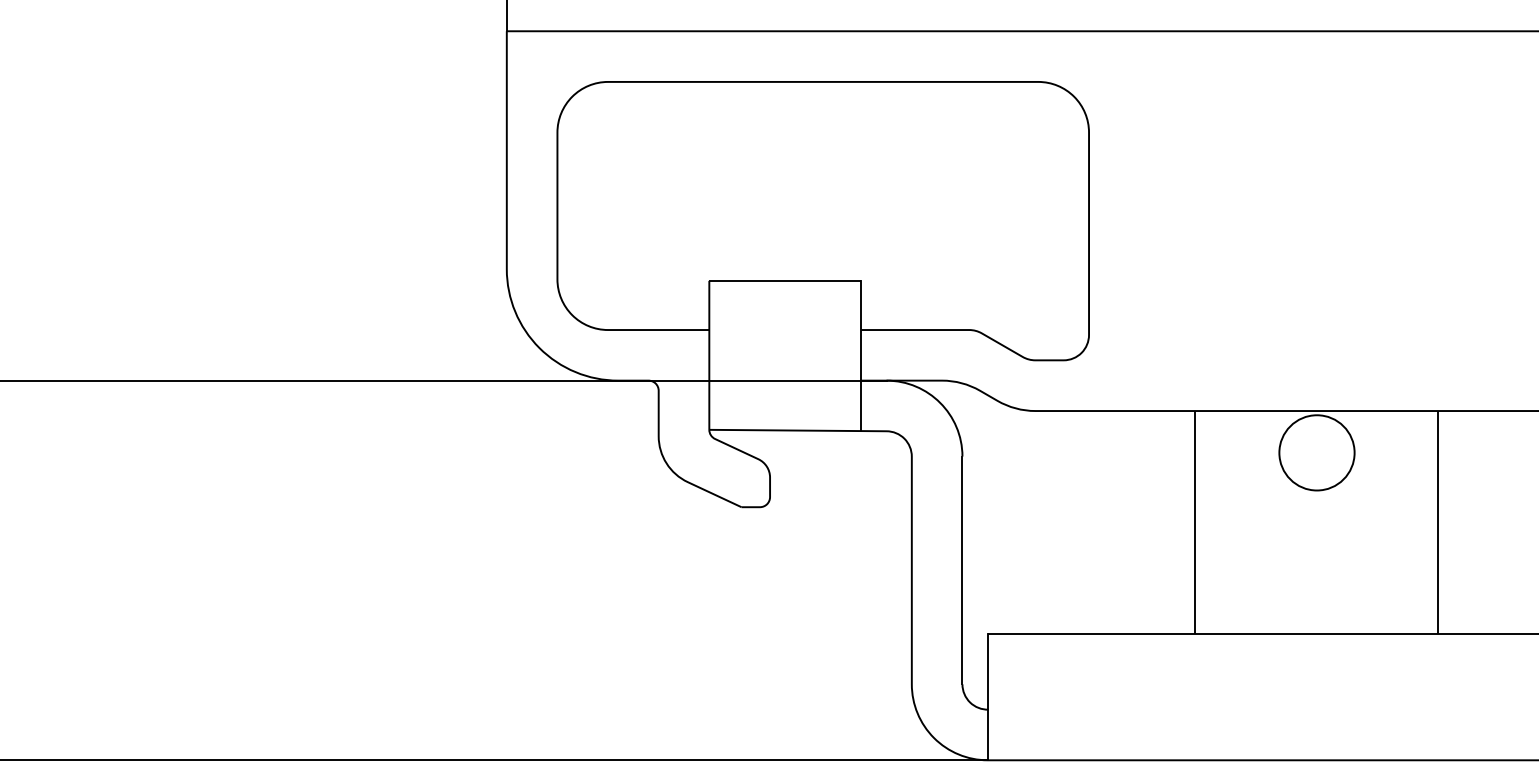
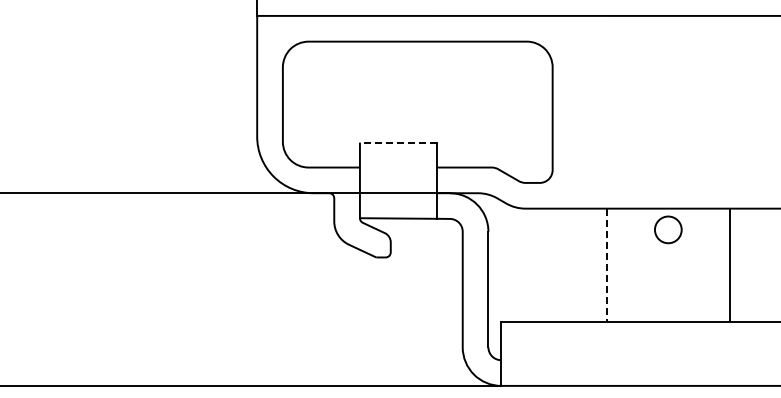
line: (785, 280) -> (398, 142), solid -> dashed
circle: (1317, 452) -> (668, 229), size x0.7
line: (1195, 523) -> (606, 265), solid -> dashed

